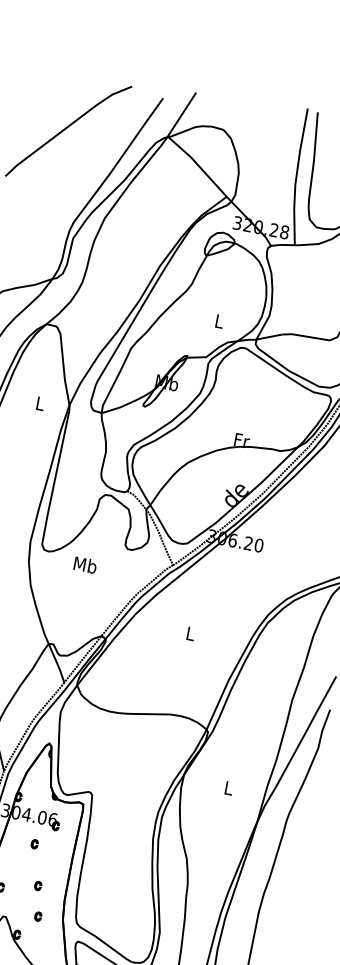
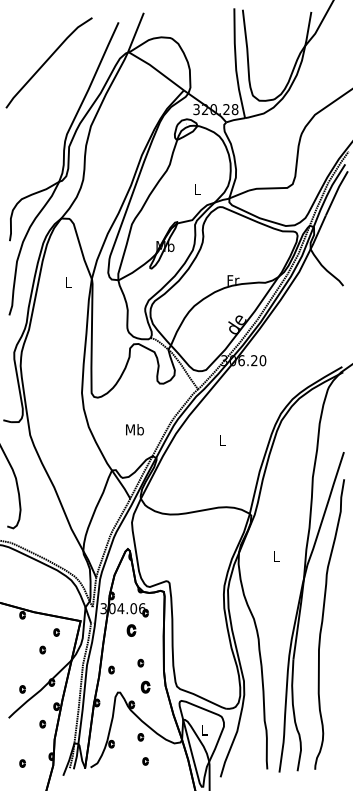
text: (84, 564) -> (134, 429), moved
part: (34, 843) -> (131, 630), size x1.6
part: (38, 916) -> (145, 687), size x1.6

